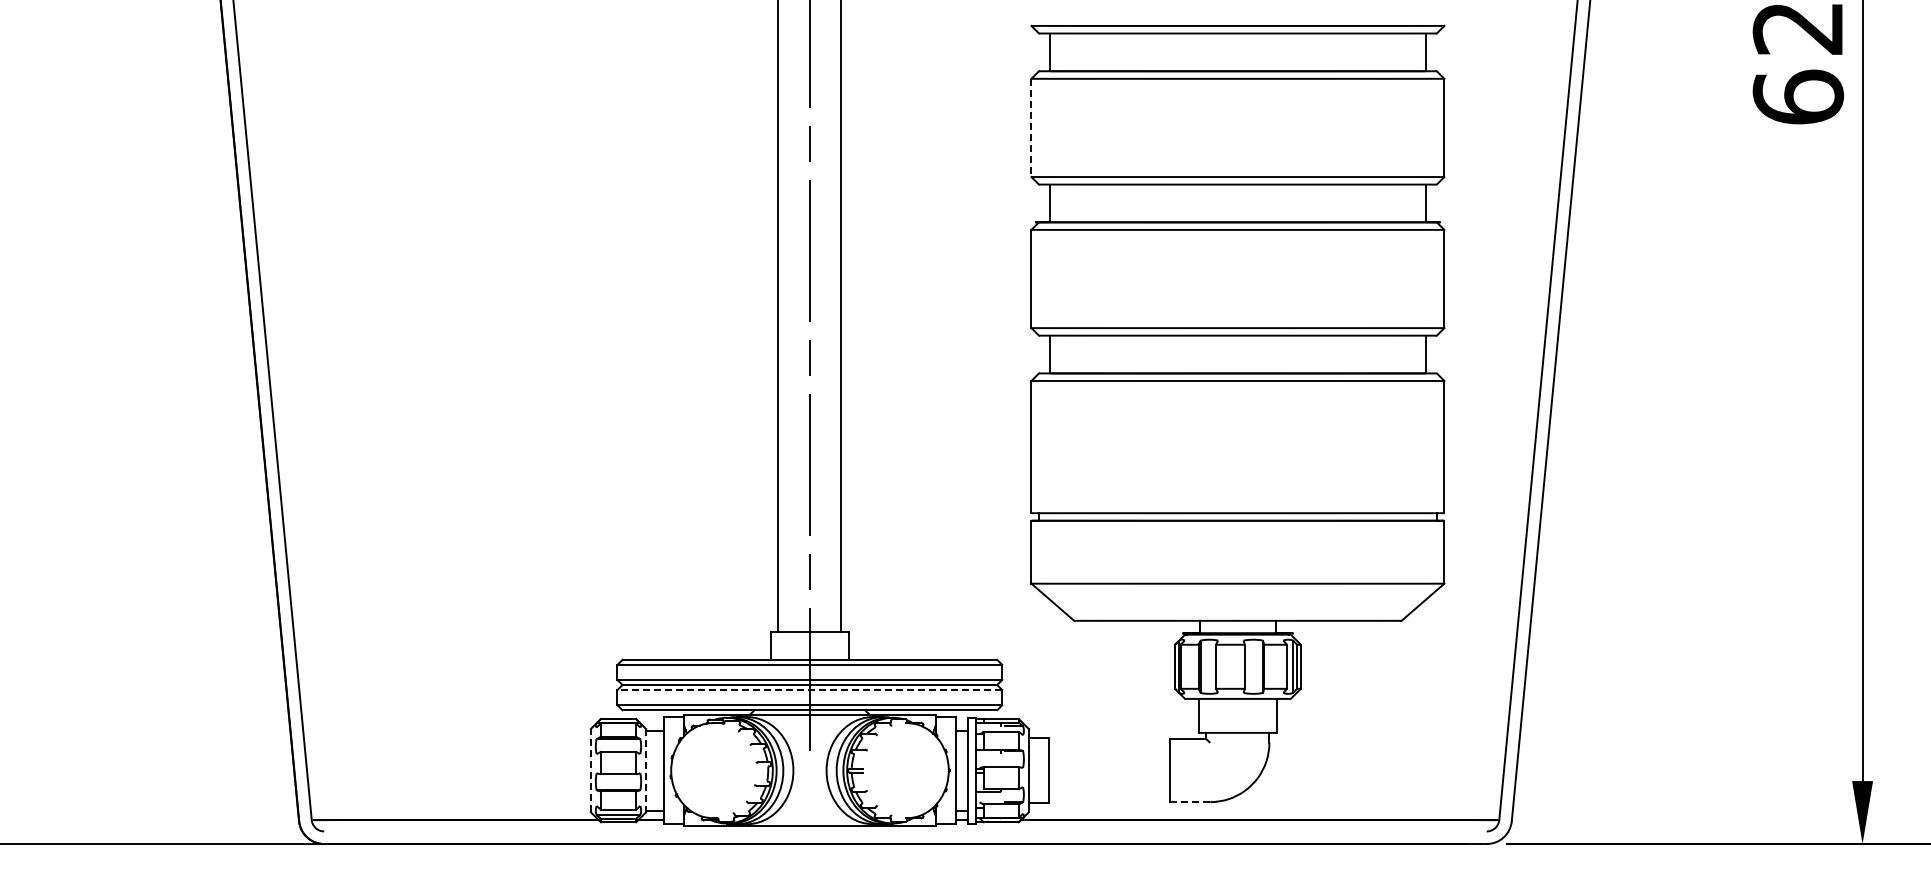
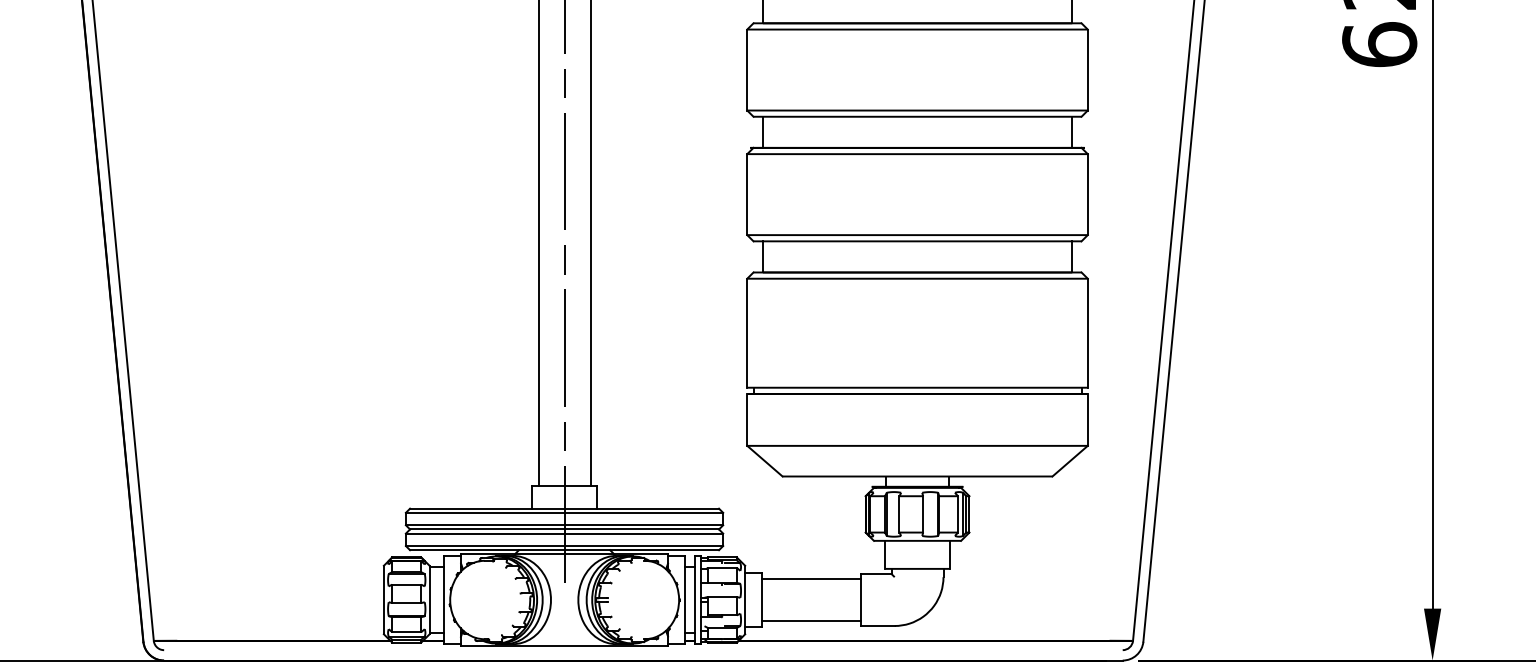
line: (1031, 128) -> (747, 70), dashed -> solid
line: (809, 690) -> (564, 533), dashed -> solid
line: (1109, 745) -> (811, 579), added
line: (590, 770) -> (383, 599), dashed -> solid
line: (646, 770) -> (429, 599), dashed -> solid
line: (1109, 795) -> (811, 620), added
line: (1189, 802) -> (877, 626), dashed -> solid

